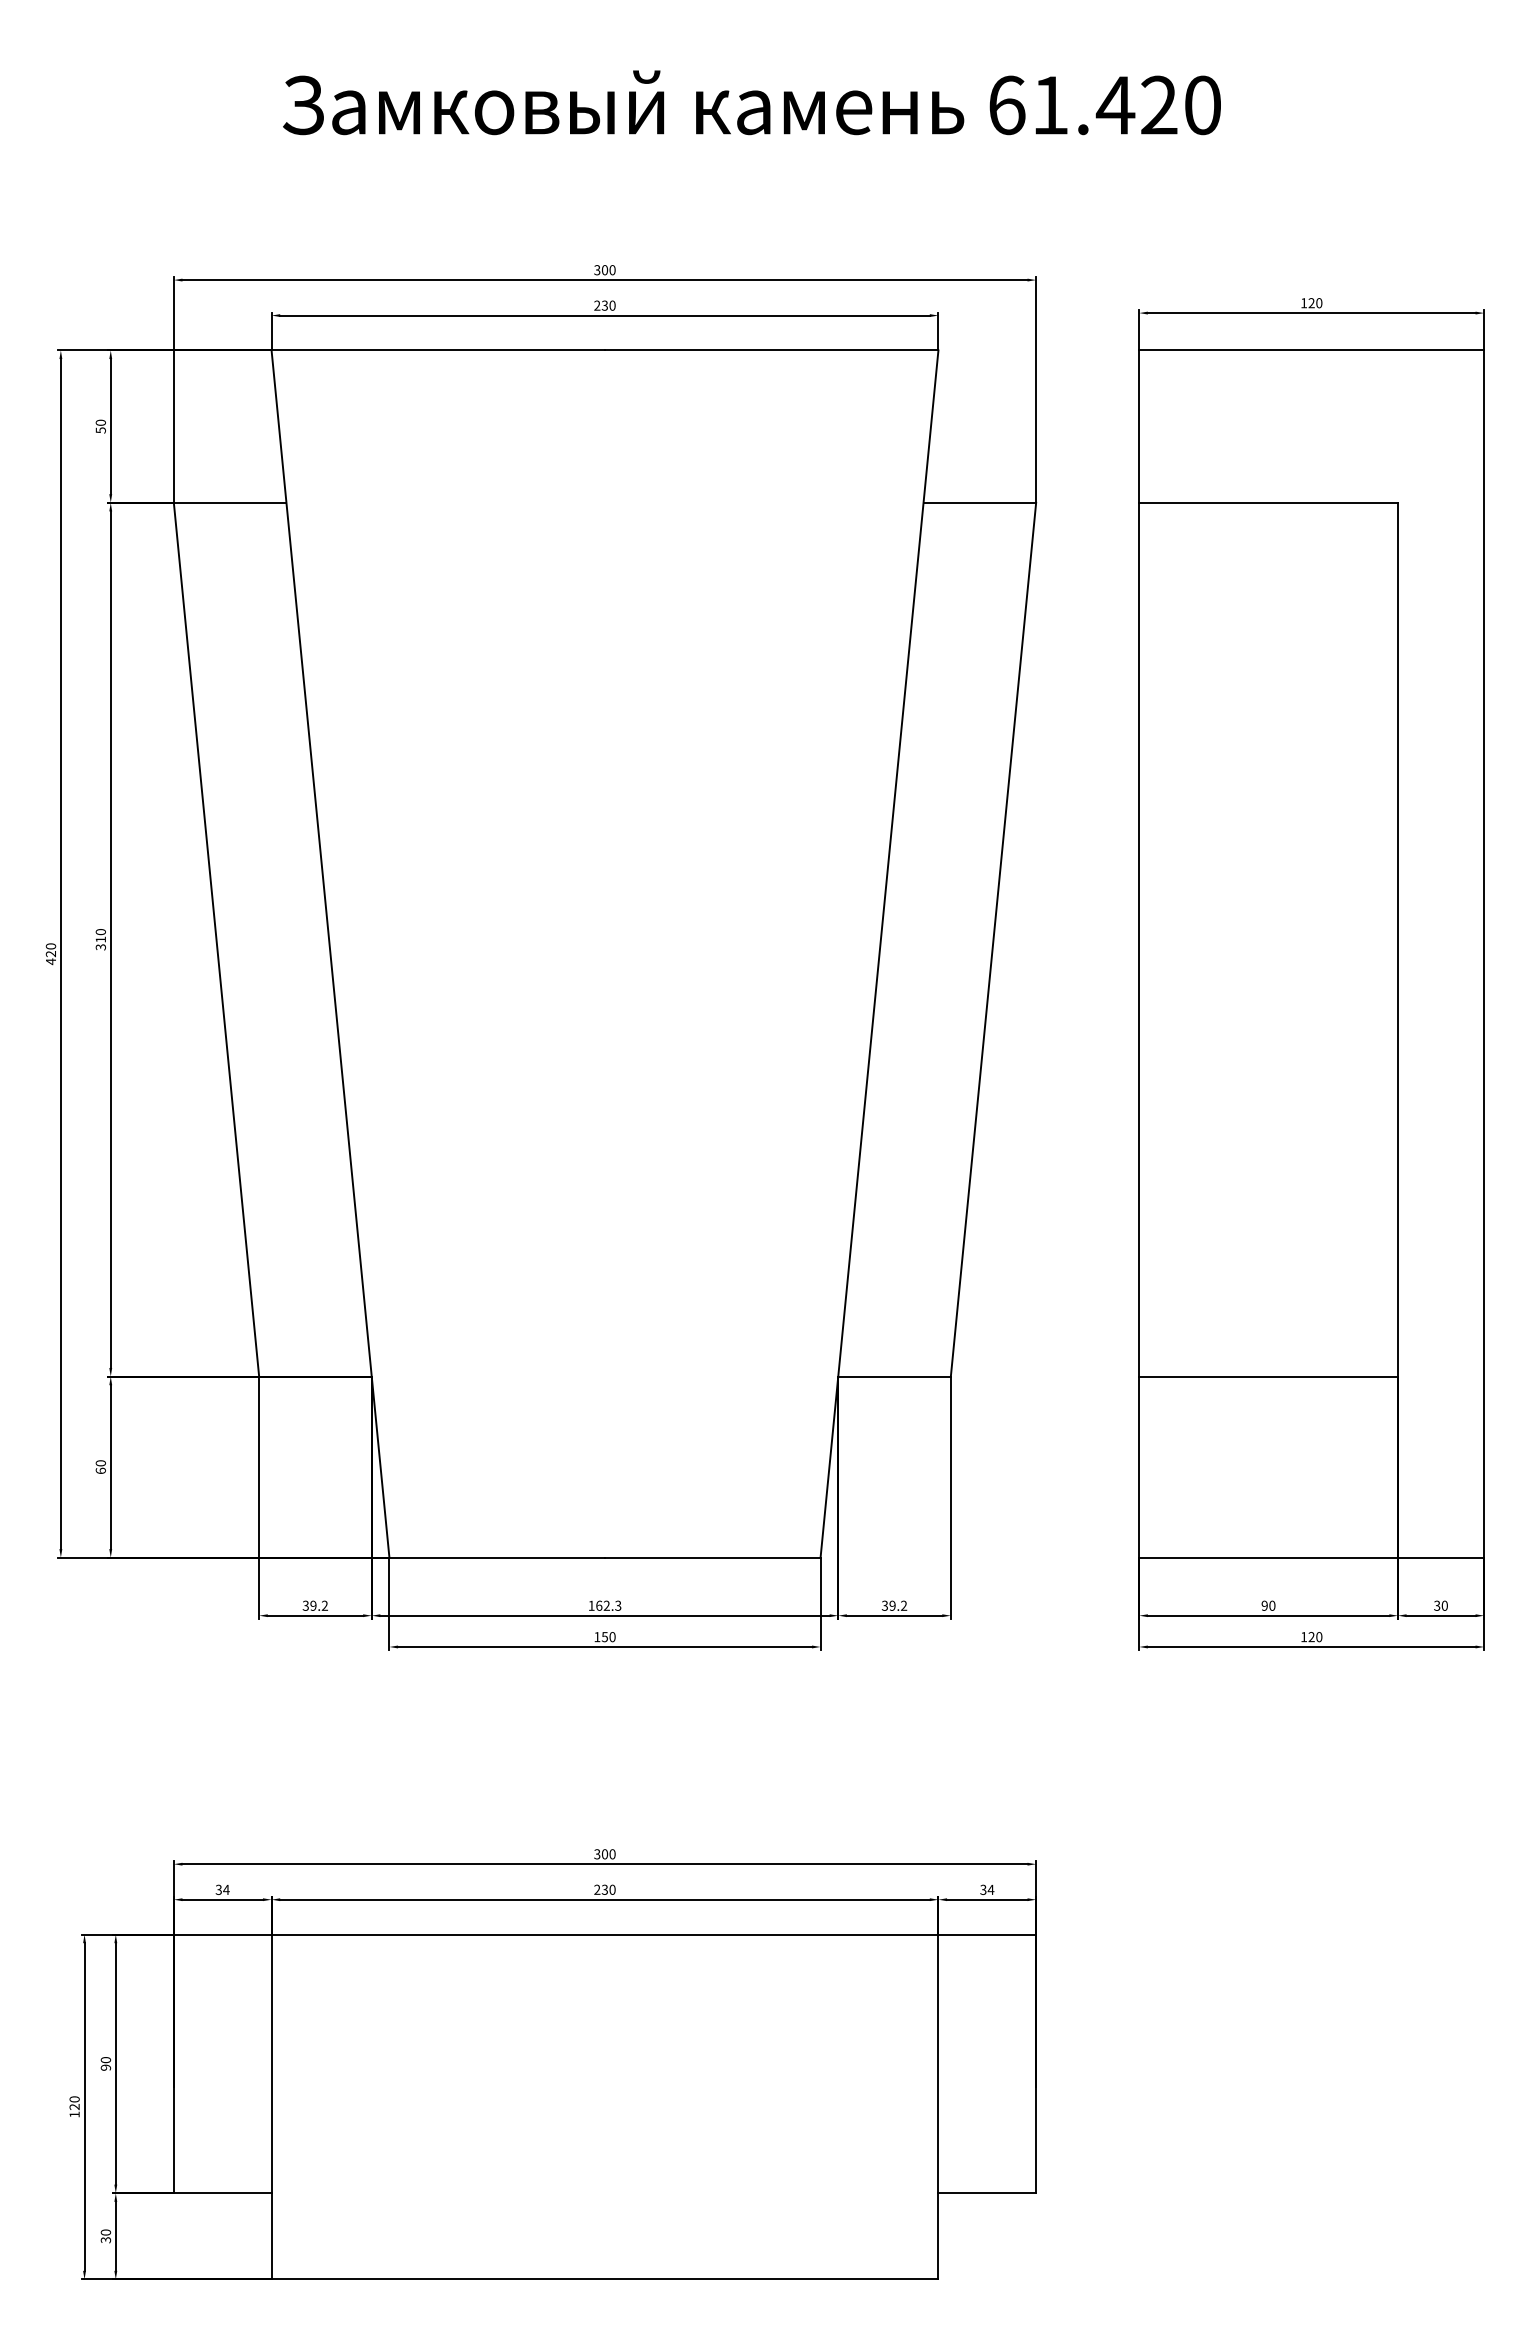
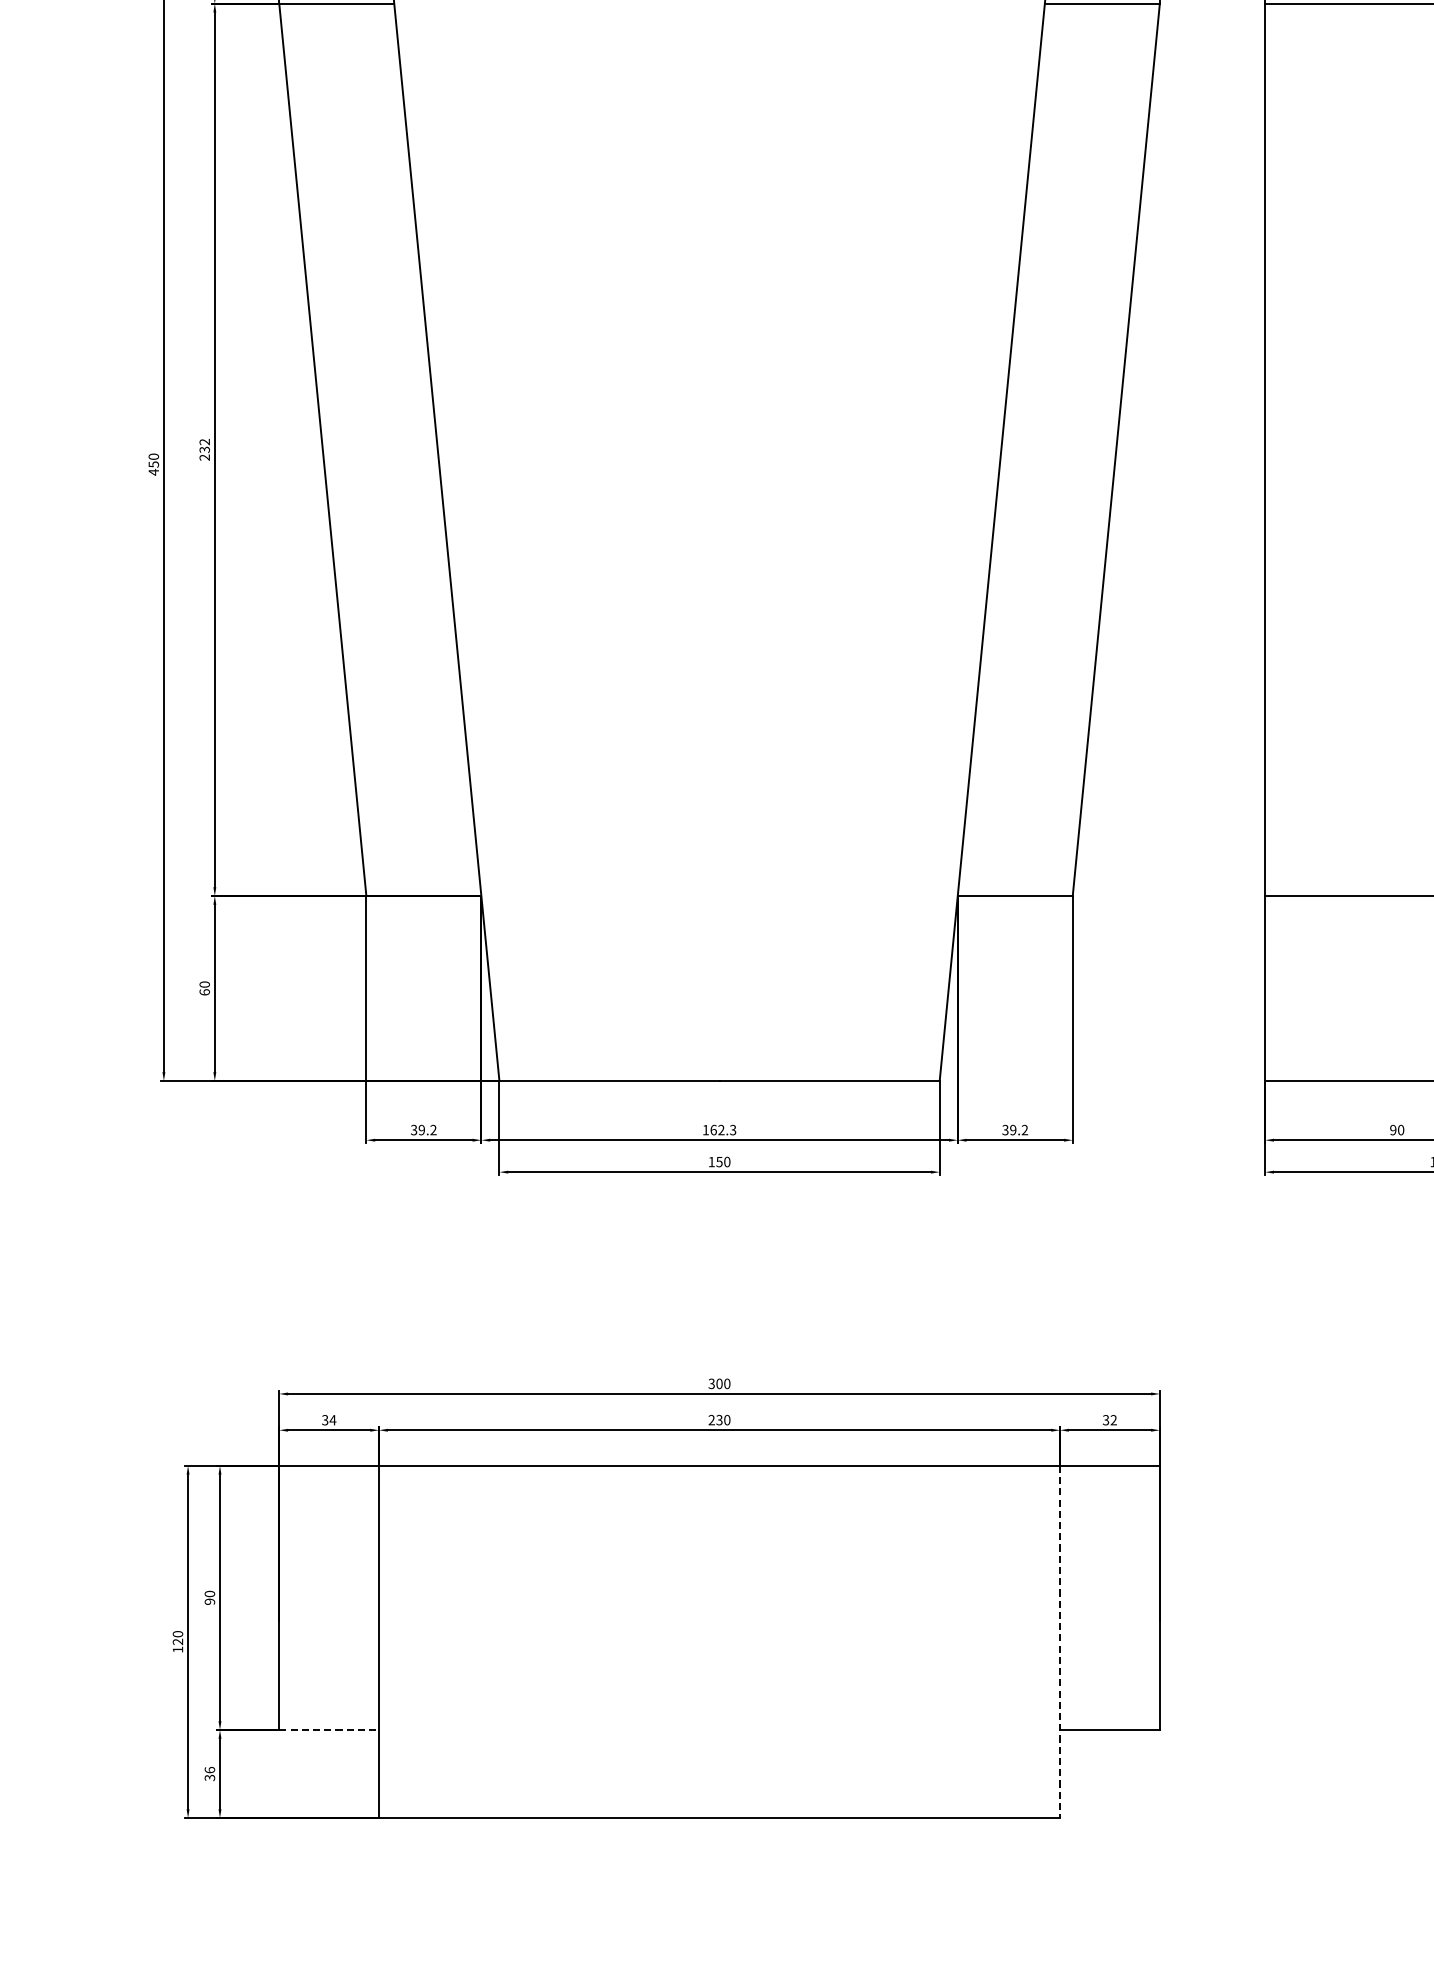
text: (100, 939) -> (204, 449), 310 -> 232
text: (50, 954) -> (153, 464), 420 -> 450
text: (990, 1889) -> (1113, 1419), 34 -> 32
line: (938, 2107) -> (1060, 1642), solid -> dashed
line: (222, 2193) -> (328, 1730), solid -> dashed
text: (105, 2232) -> (209, 1770), 30 -> 36

